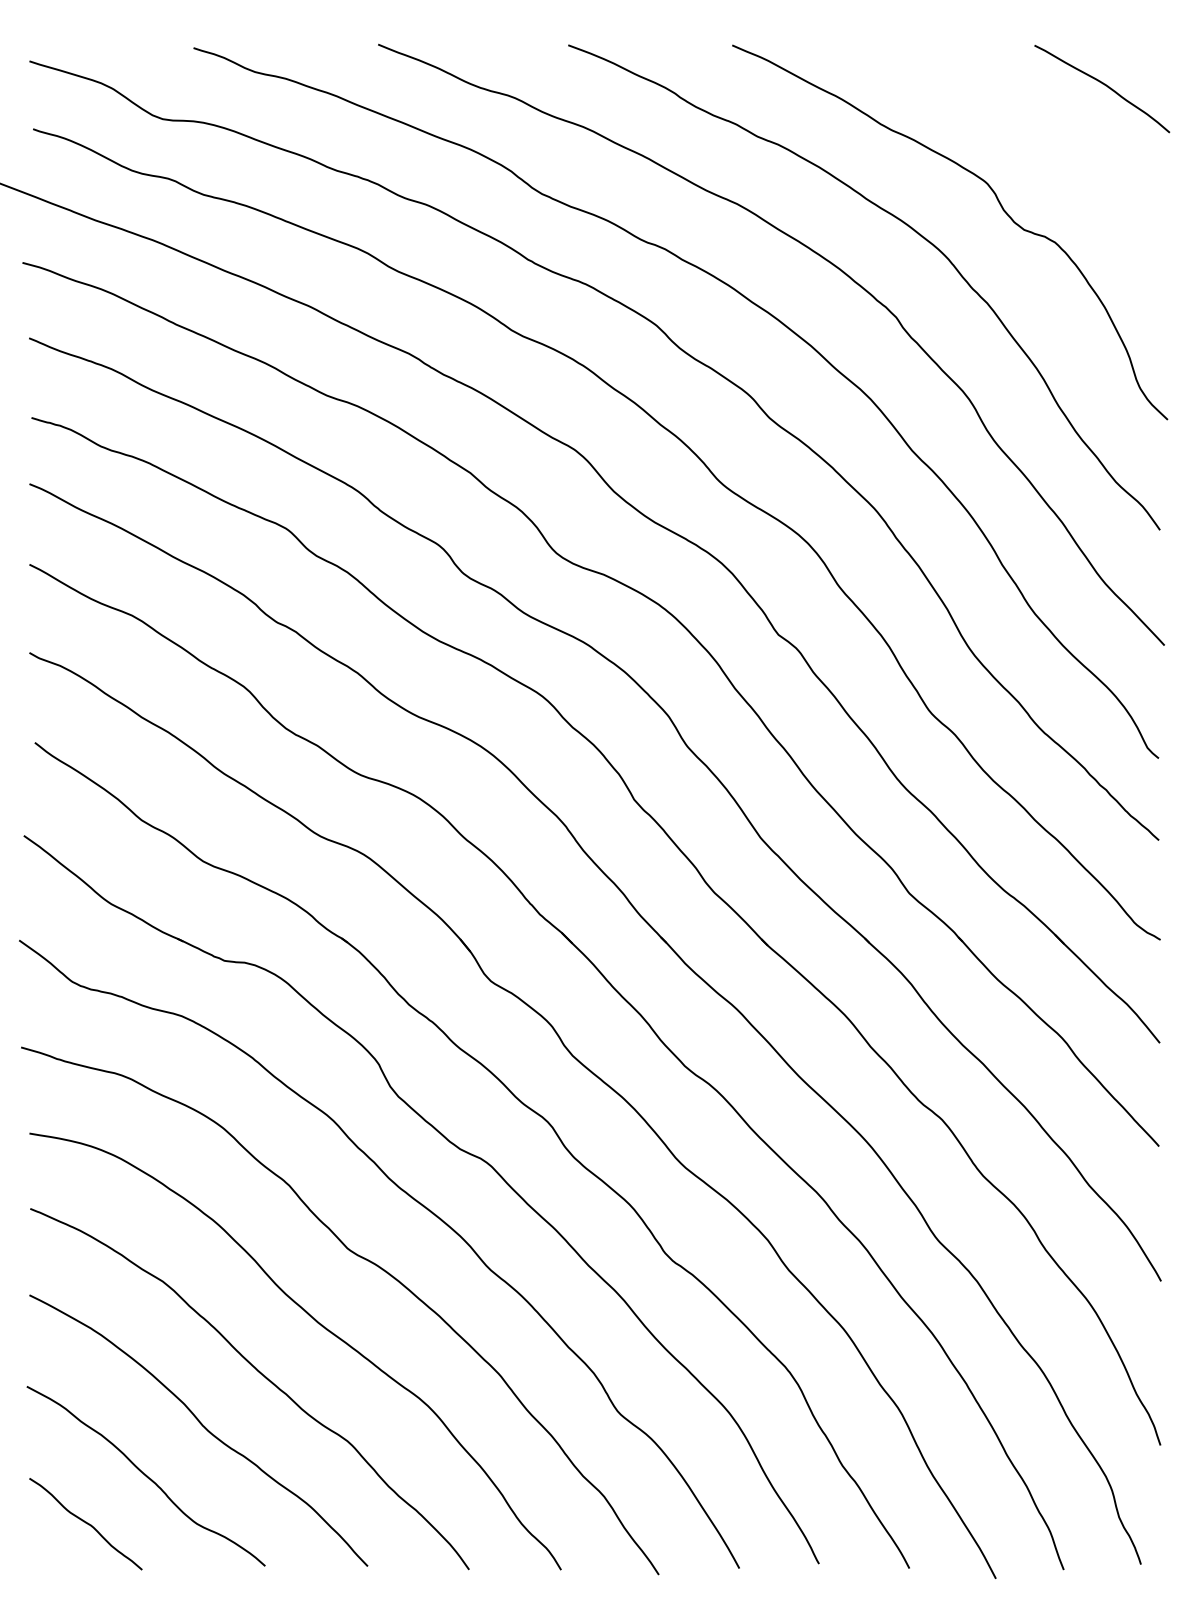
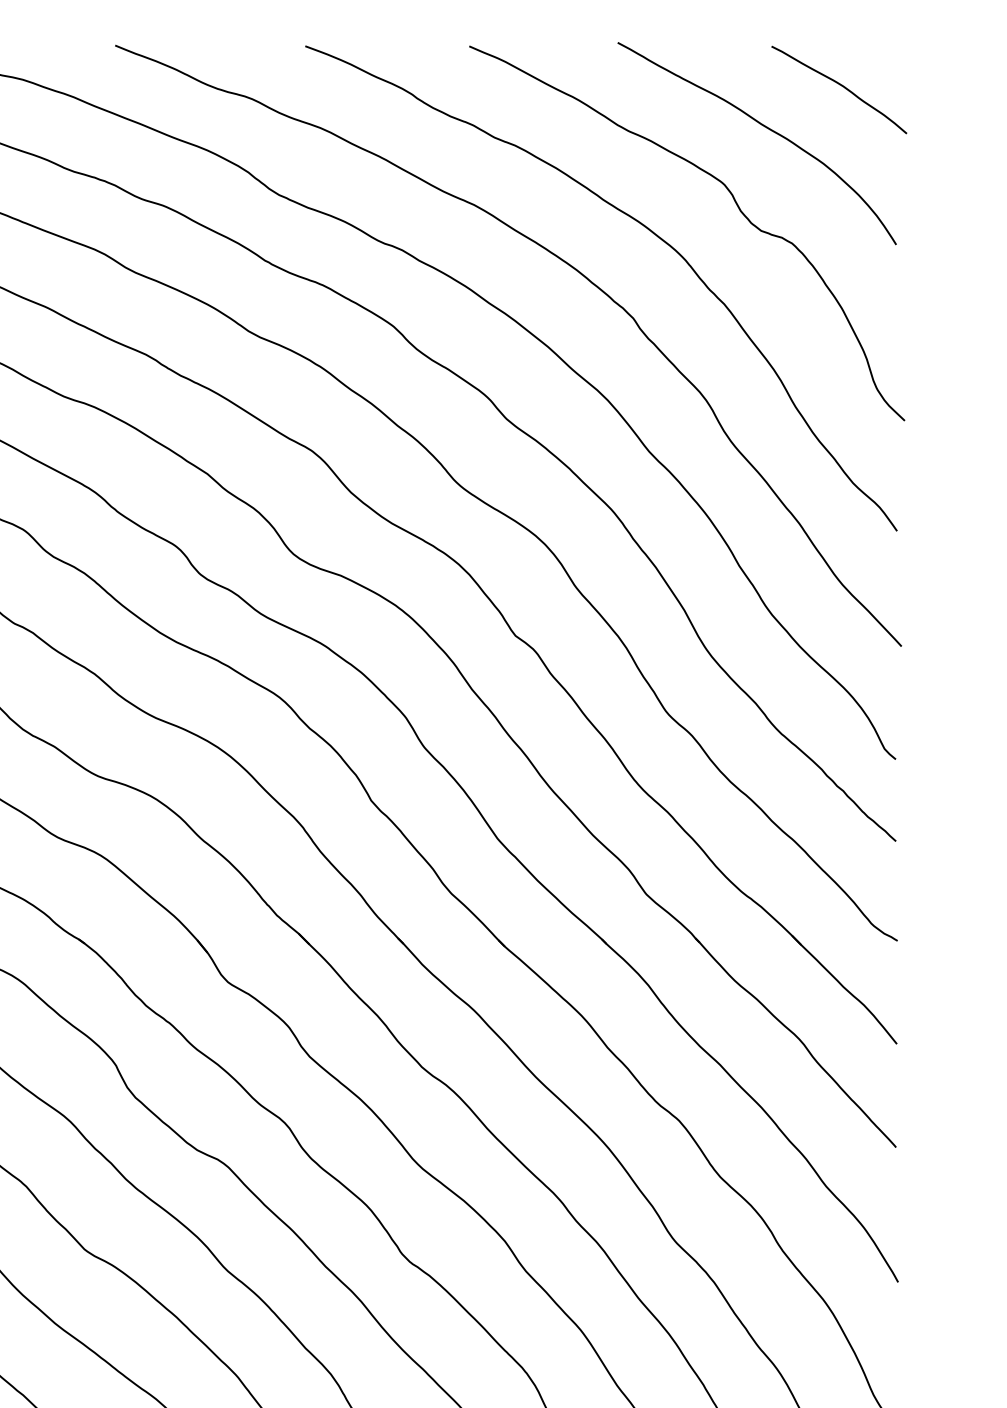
curve: (1027, 126) -> (764, 127), added

